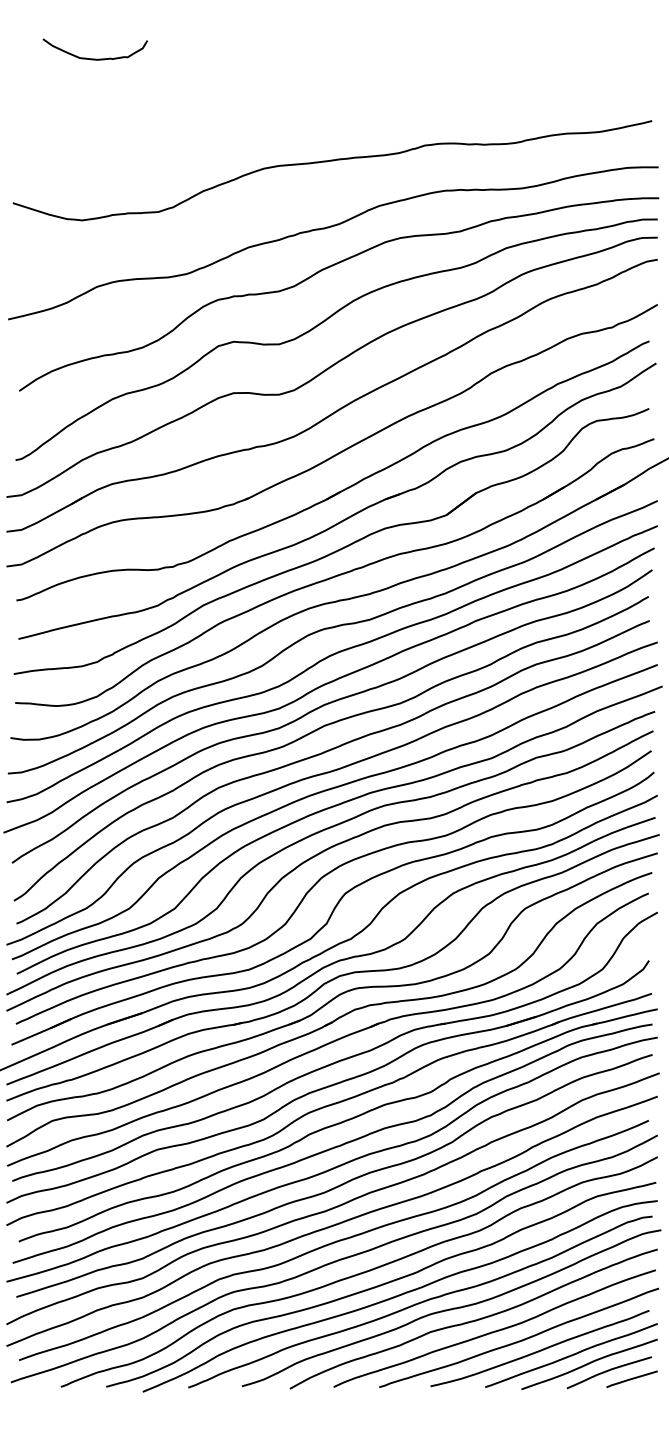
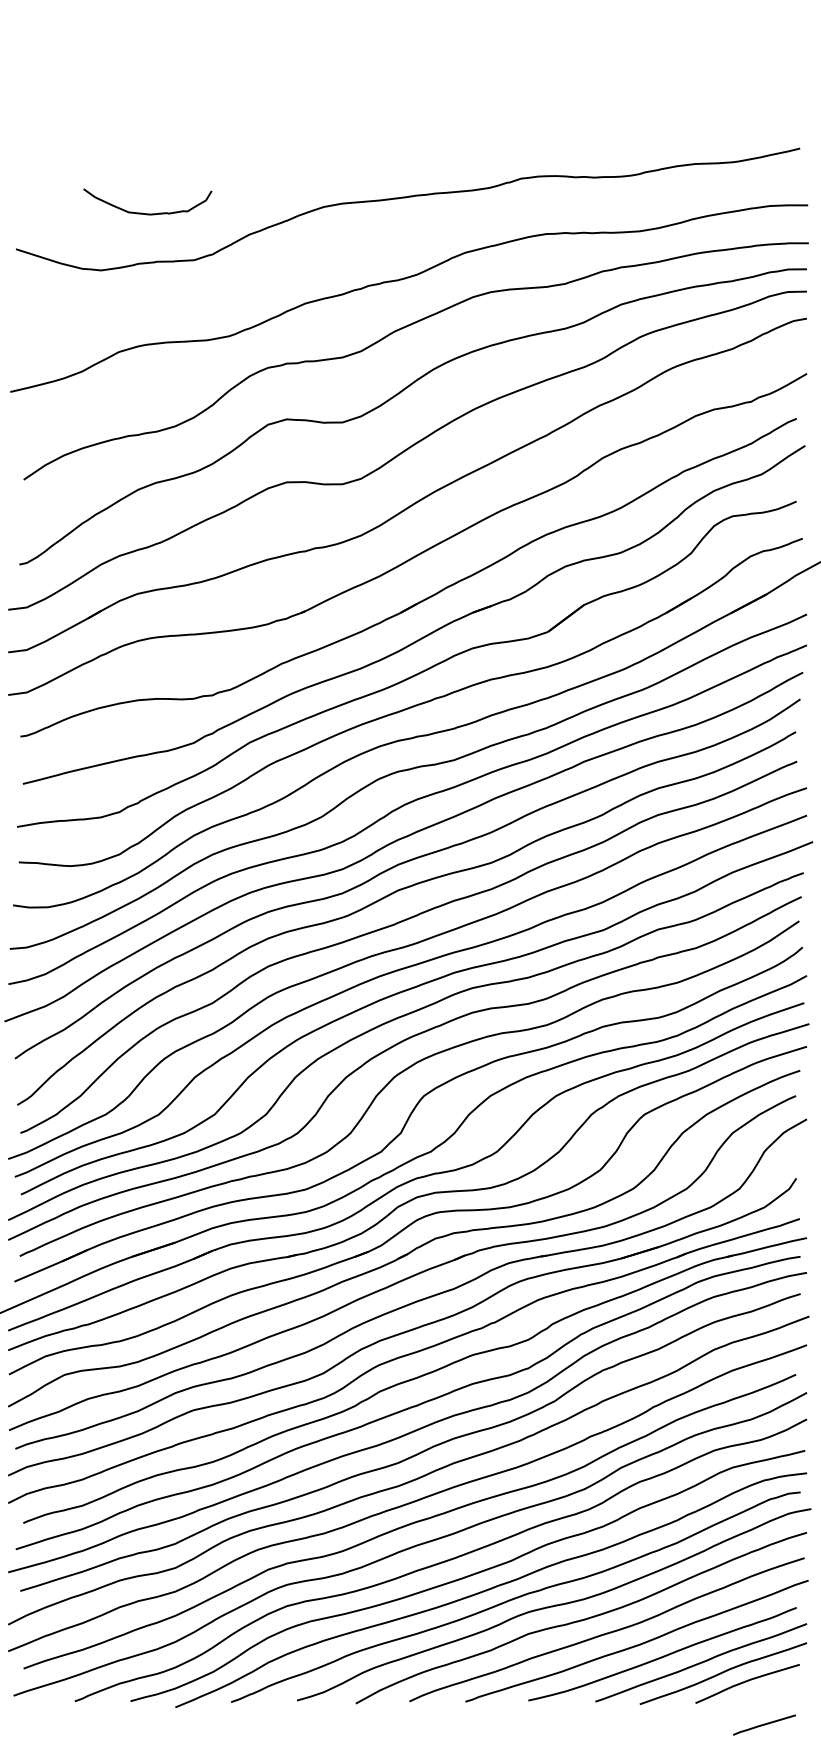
curve: (94, 58) -> (146, 212), moved
line: (631, 1378) -> (763, 1724), moved

